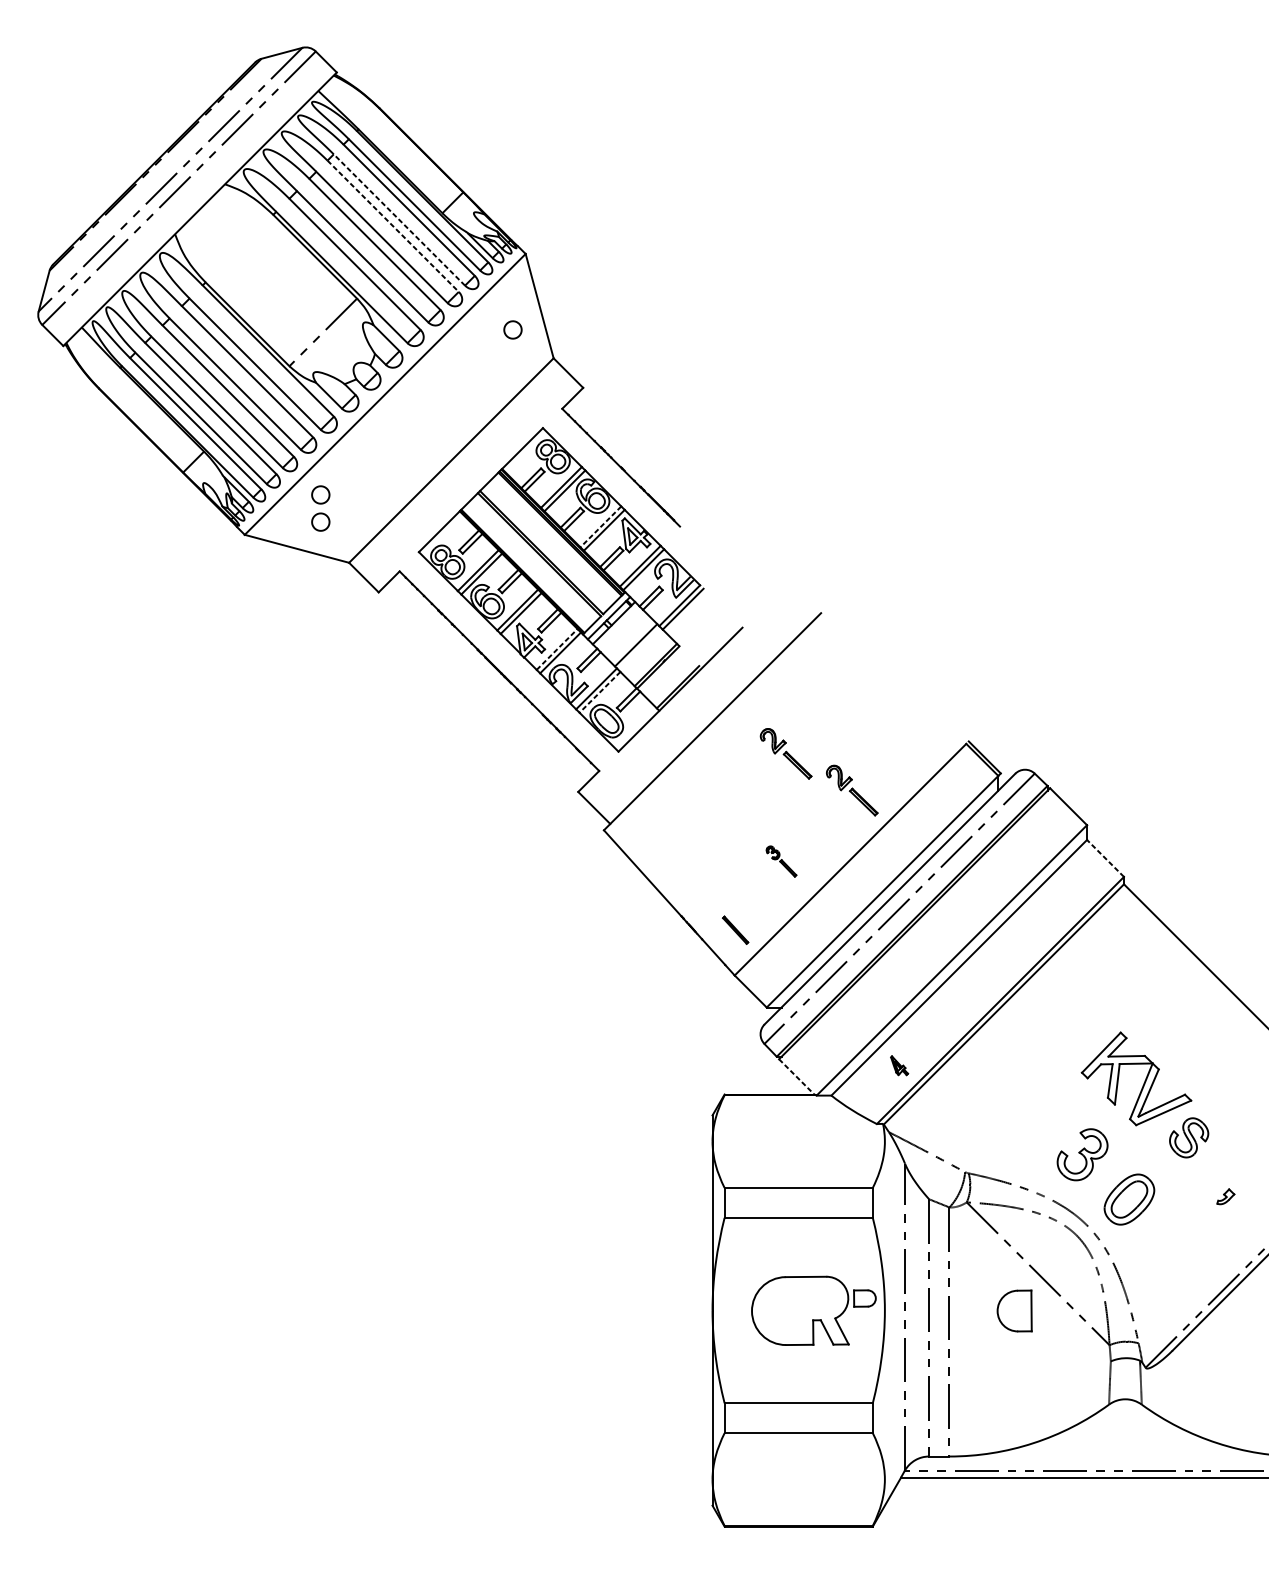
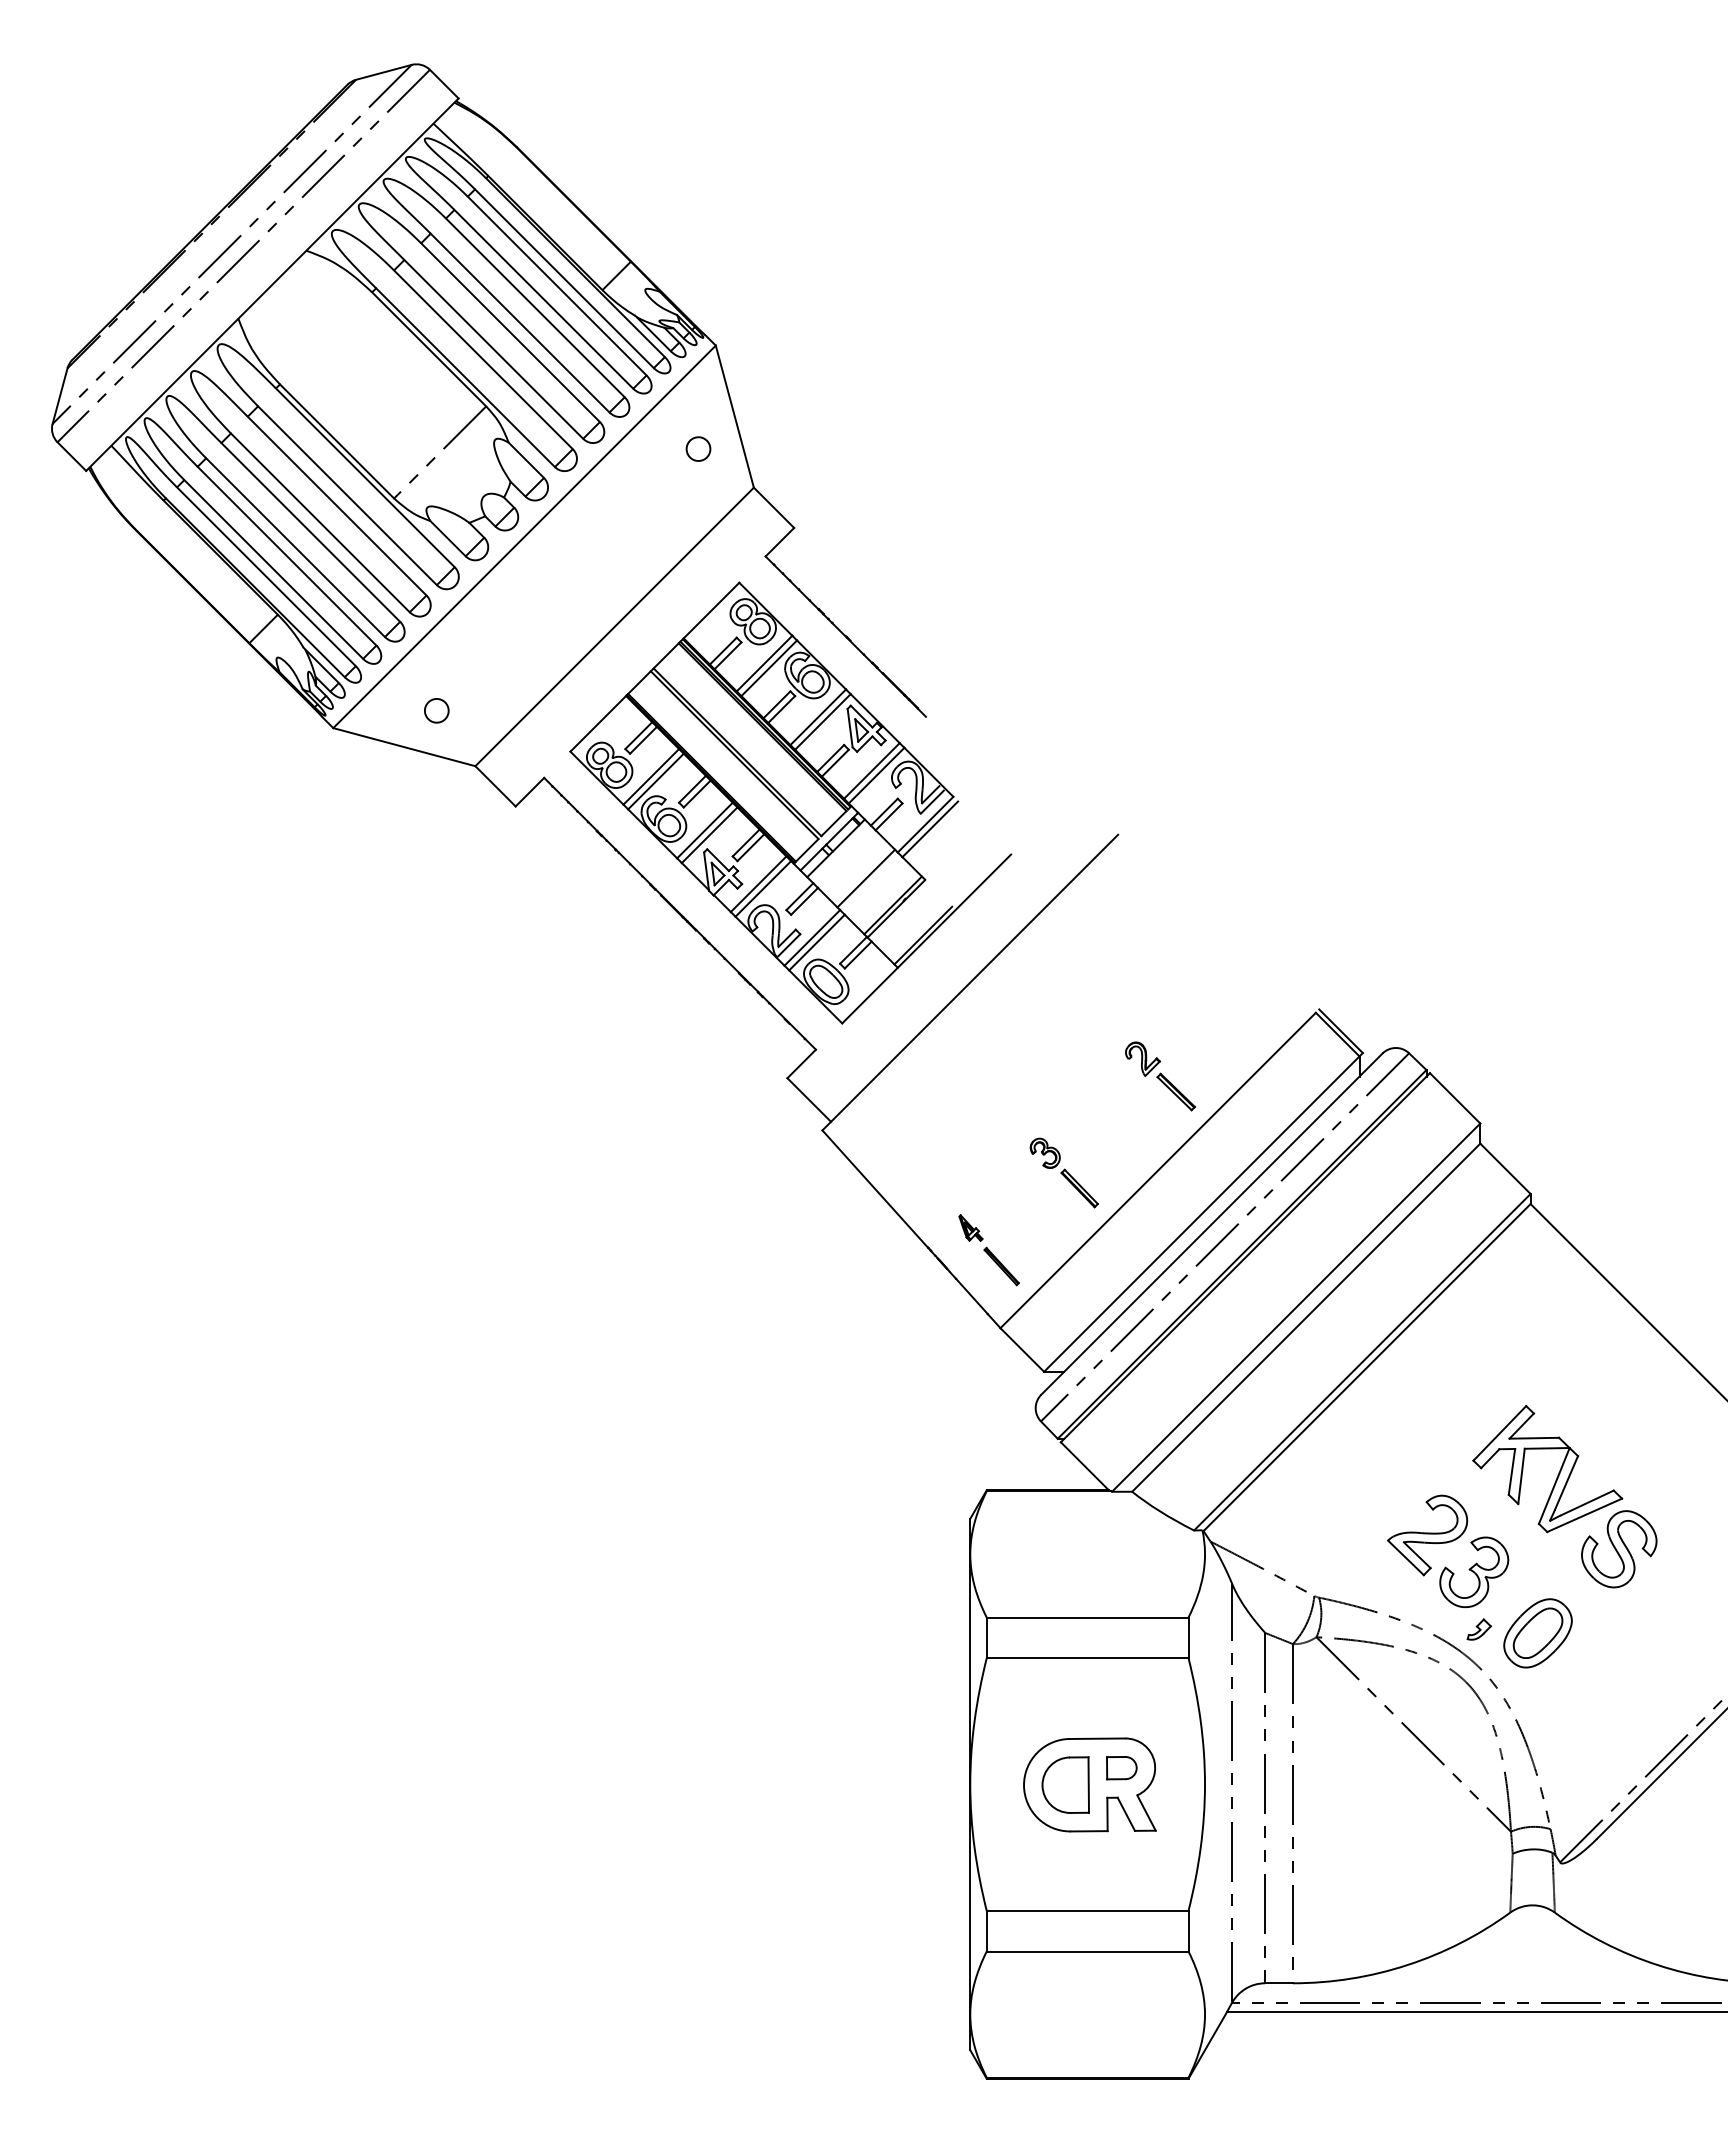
line: (399, 220) -> (543, 299), dashed -> solid
line: (393, 226) -> (535, 308), dashed -> solid
part: (320, 494) -> (436, 673), removed
line: (600, 527) -> (817, 717), dashed -> solid
line: (557, 648) -> (759, 883), dashed -> solid
line: (599, 692) -> (816, 942), dashed -> solid
part: (786, 753) -> (1070, 1026), removed
line: (1105, 858) -> (1505, 1168), dashed -> solid
part: (780, 861) -> (1063, 1172), size x1.67
part: (899, 1065) -> (970, 1227), moved
line: (797, 1077) -> (1085, 1466), dashed -> solid
part: (1048, 1127) -> (1427, 1535), added
part: (1189, 1137) -> (1619, 1549), size x1.43
part: (1225, 1196) -> (1478, 1629), moved
part: (864, 1298) -> (1121, 1768), moved
part: (1014, 1310) -> (1065, 1784), moved

